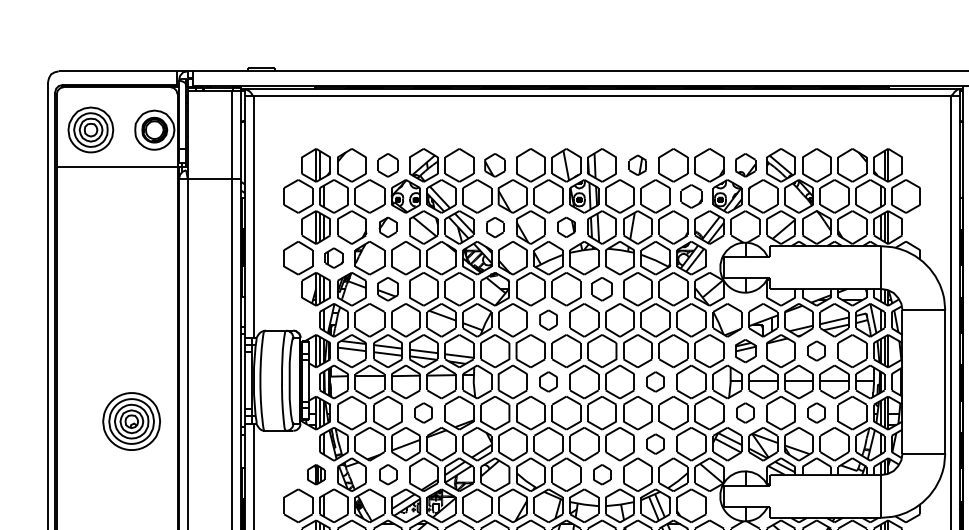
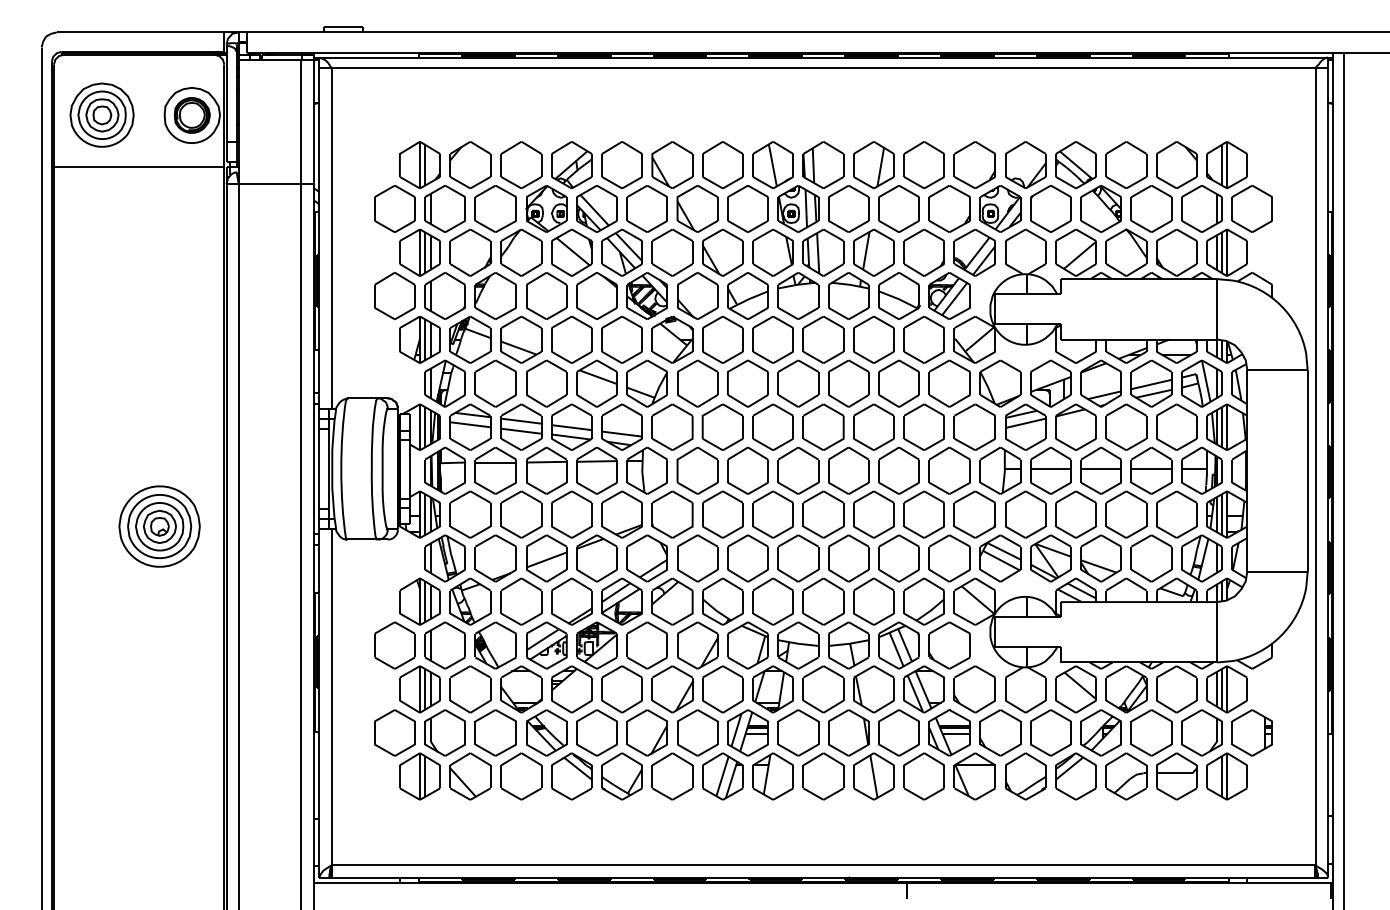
part: (388, 164) -> (521, 164), size x1.43
part: (495, 164) -> (672, 164), size x1.43
part: (637, 164) -> (873, 164), size x1.67
part: (745, 164) -> (1025, 164), size x1.43
part: (691, 196) -> (949, 208), size x1.43
part: (388, 227) -> (521, 252), size x1.67
part: (495, 227) -> (672, 252), size x1.67
part: (566, 227) -> (772, 252), size x1.67
part: (333, 257) -> (444, 295), size x1.67
part: (388, 288) -> (521, 339), size x1.43
part: (602, 288) -> (823, 339), size x1.43
part: (548, 320) -> (747, 383), size x1.67
part: (745, 350) -> (1025, 426), size x1.43
part: (816, 350) -> (1126, 426), size x1.67
part: (548, 381) -> (747, 470), size x1.67
part: (655, 381) -> (898, 470), size x1.67
part: (423, 412) -> (571, 514), size x1.67
part: (745, 412) -> (1025, 514), size x1.67
part: (816, 412) -> (1126, 514), size x1.67
part: (655, 444) -> (898, 558), size x1.67
part: (315, 474) -> (419, 601), size x1.67
part: (388, 474) -> (521, 601), size x1.67
part: (602, 474) -> (823, 601), size x1.67

